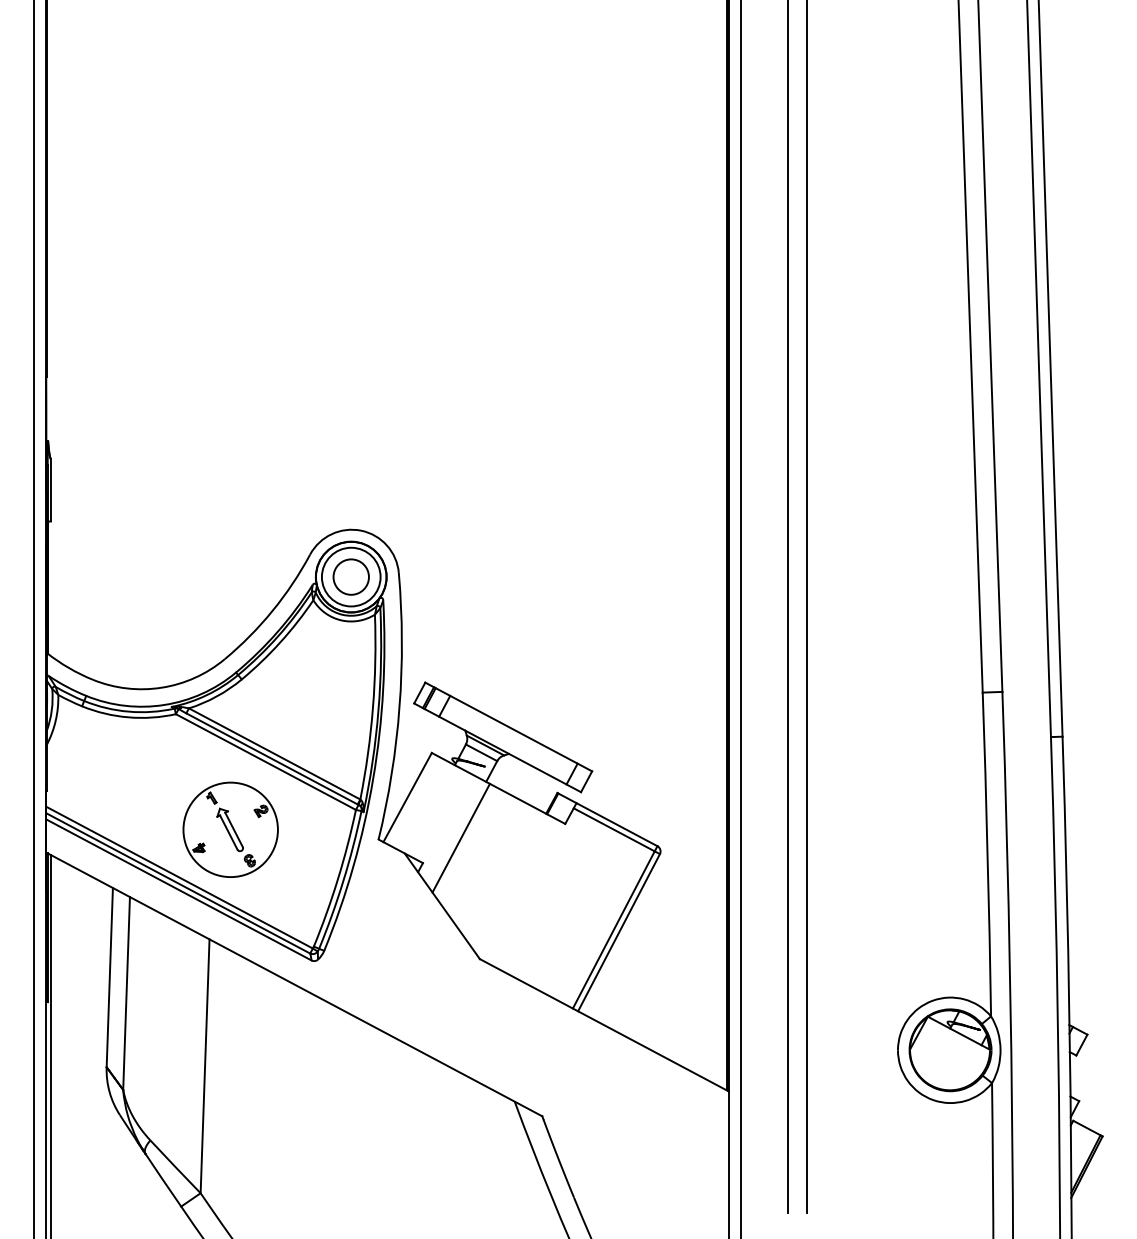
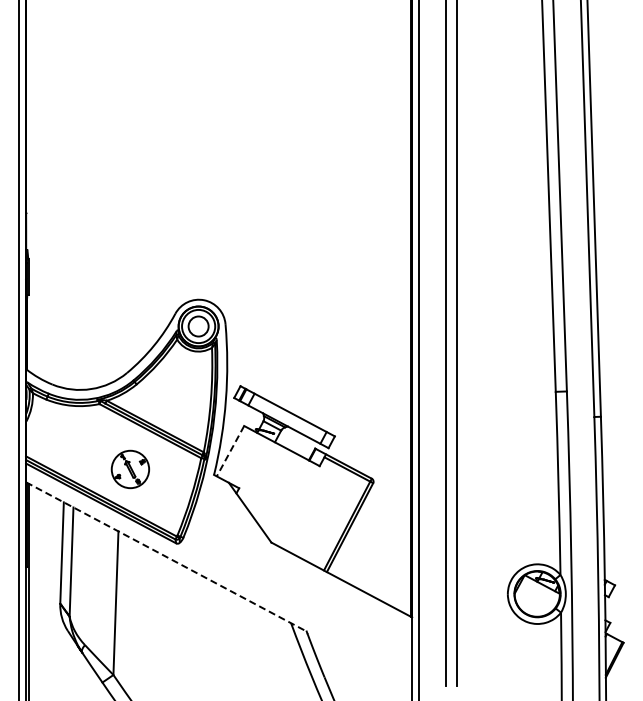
line: (407, 798) -> (230, 451), solid -> dashed
part: (230, 829) -> (130, 469), size x0.7
line: (460, 836) -> (260, 473), removed
line: (294, 983) -> (166, 556), solid -> dashed

